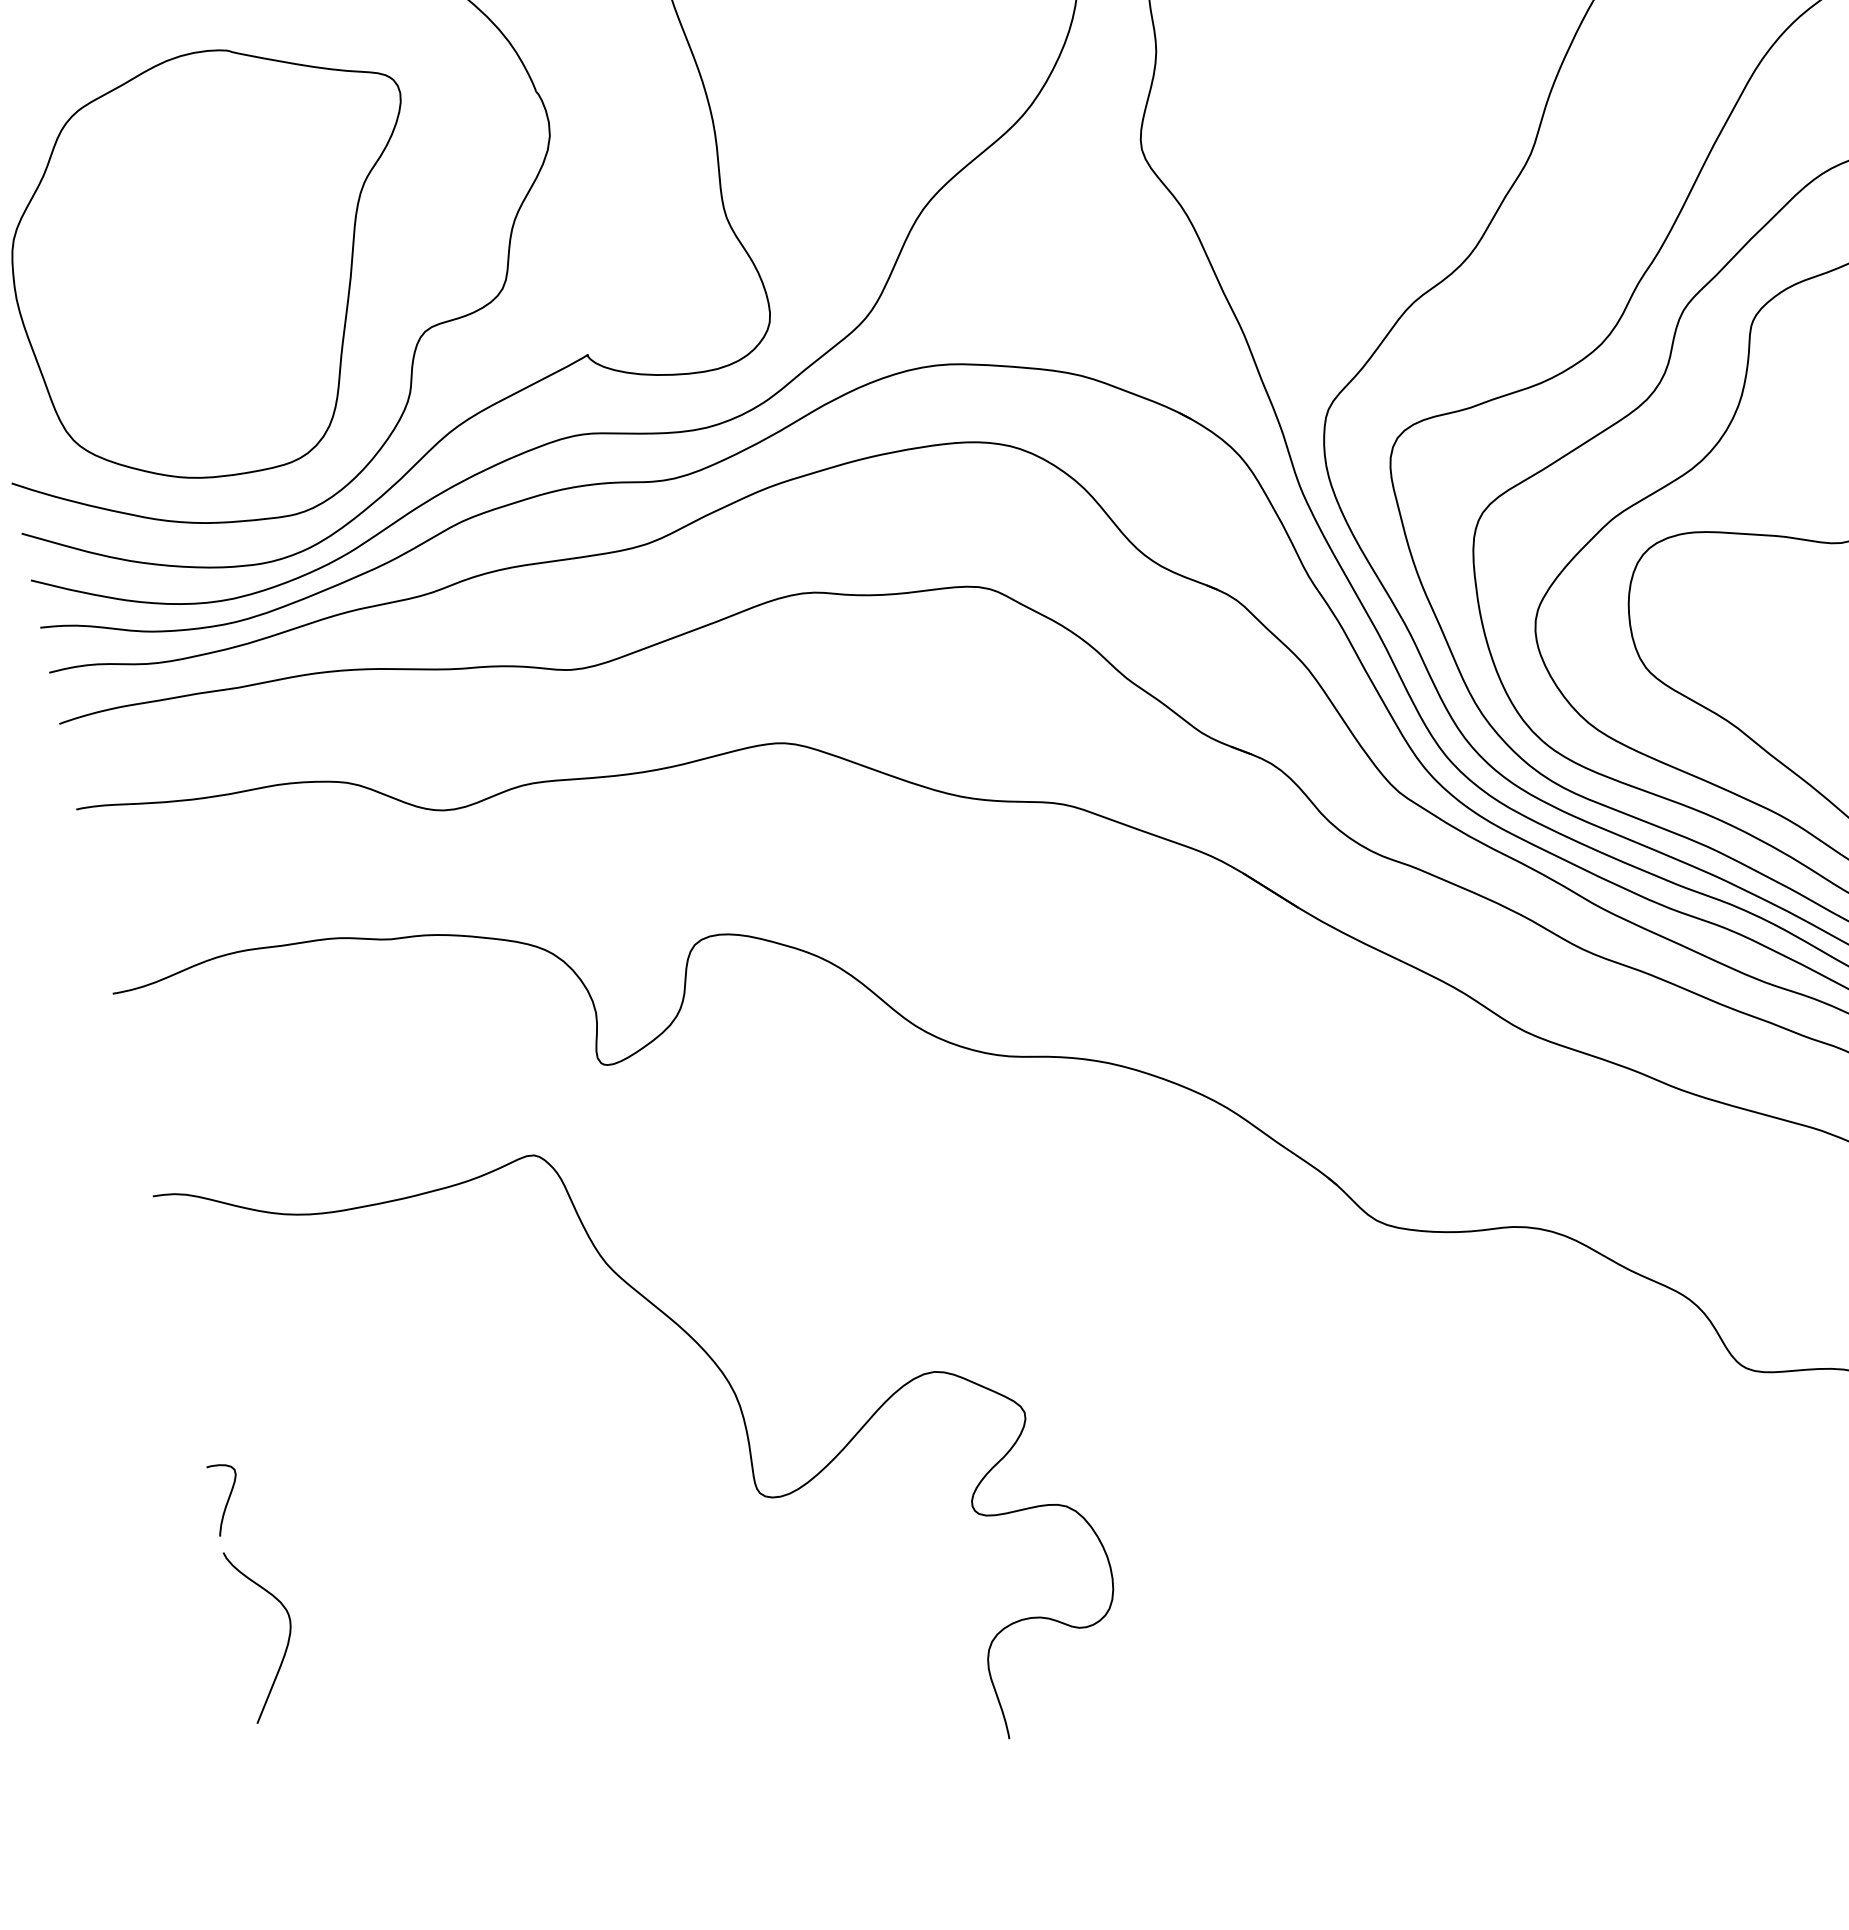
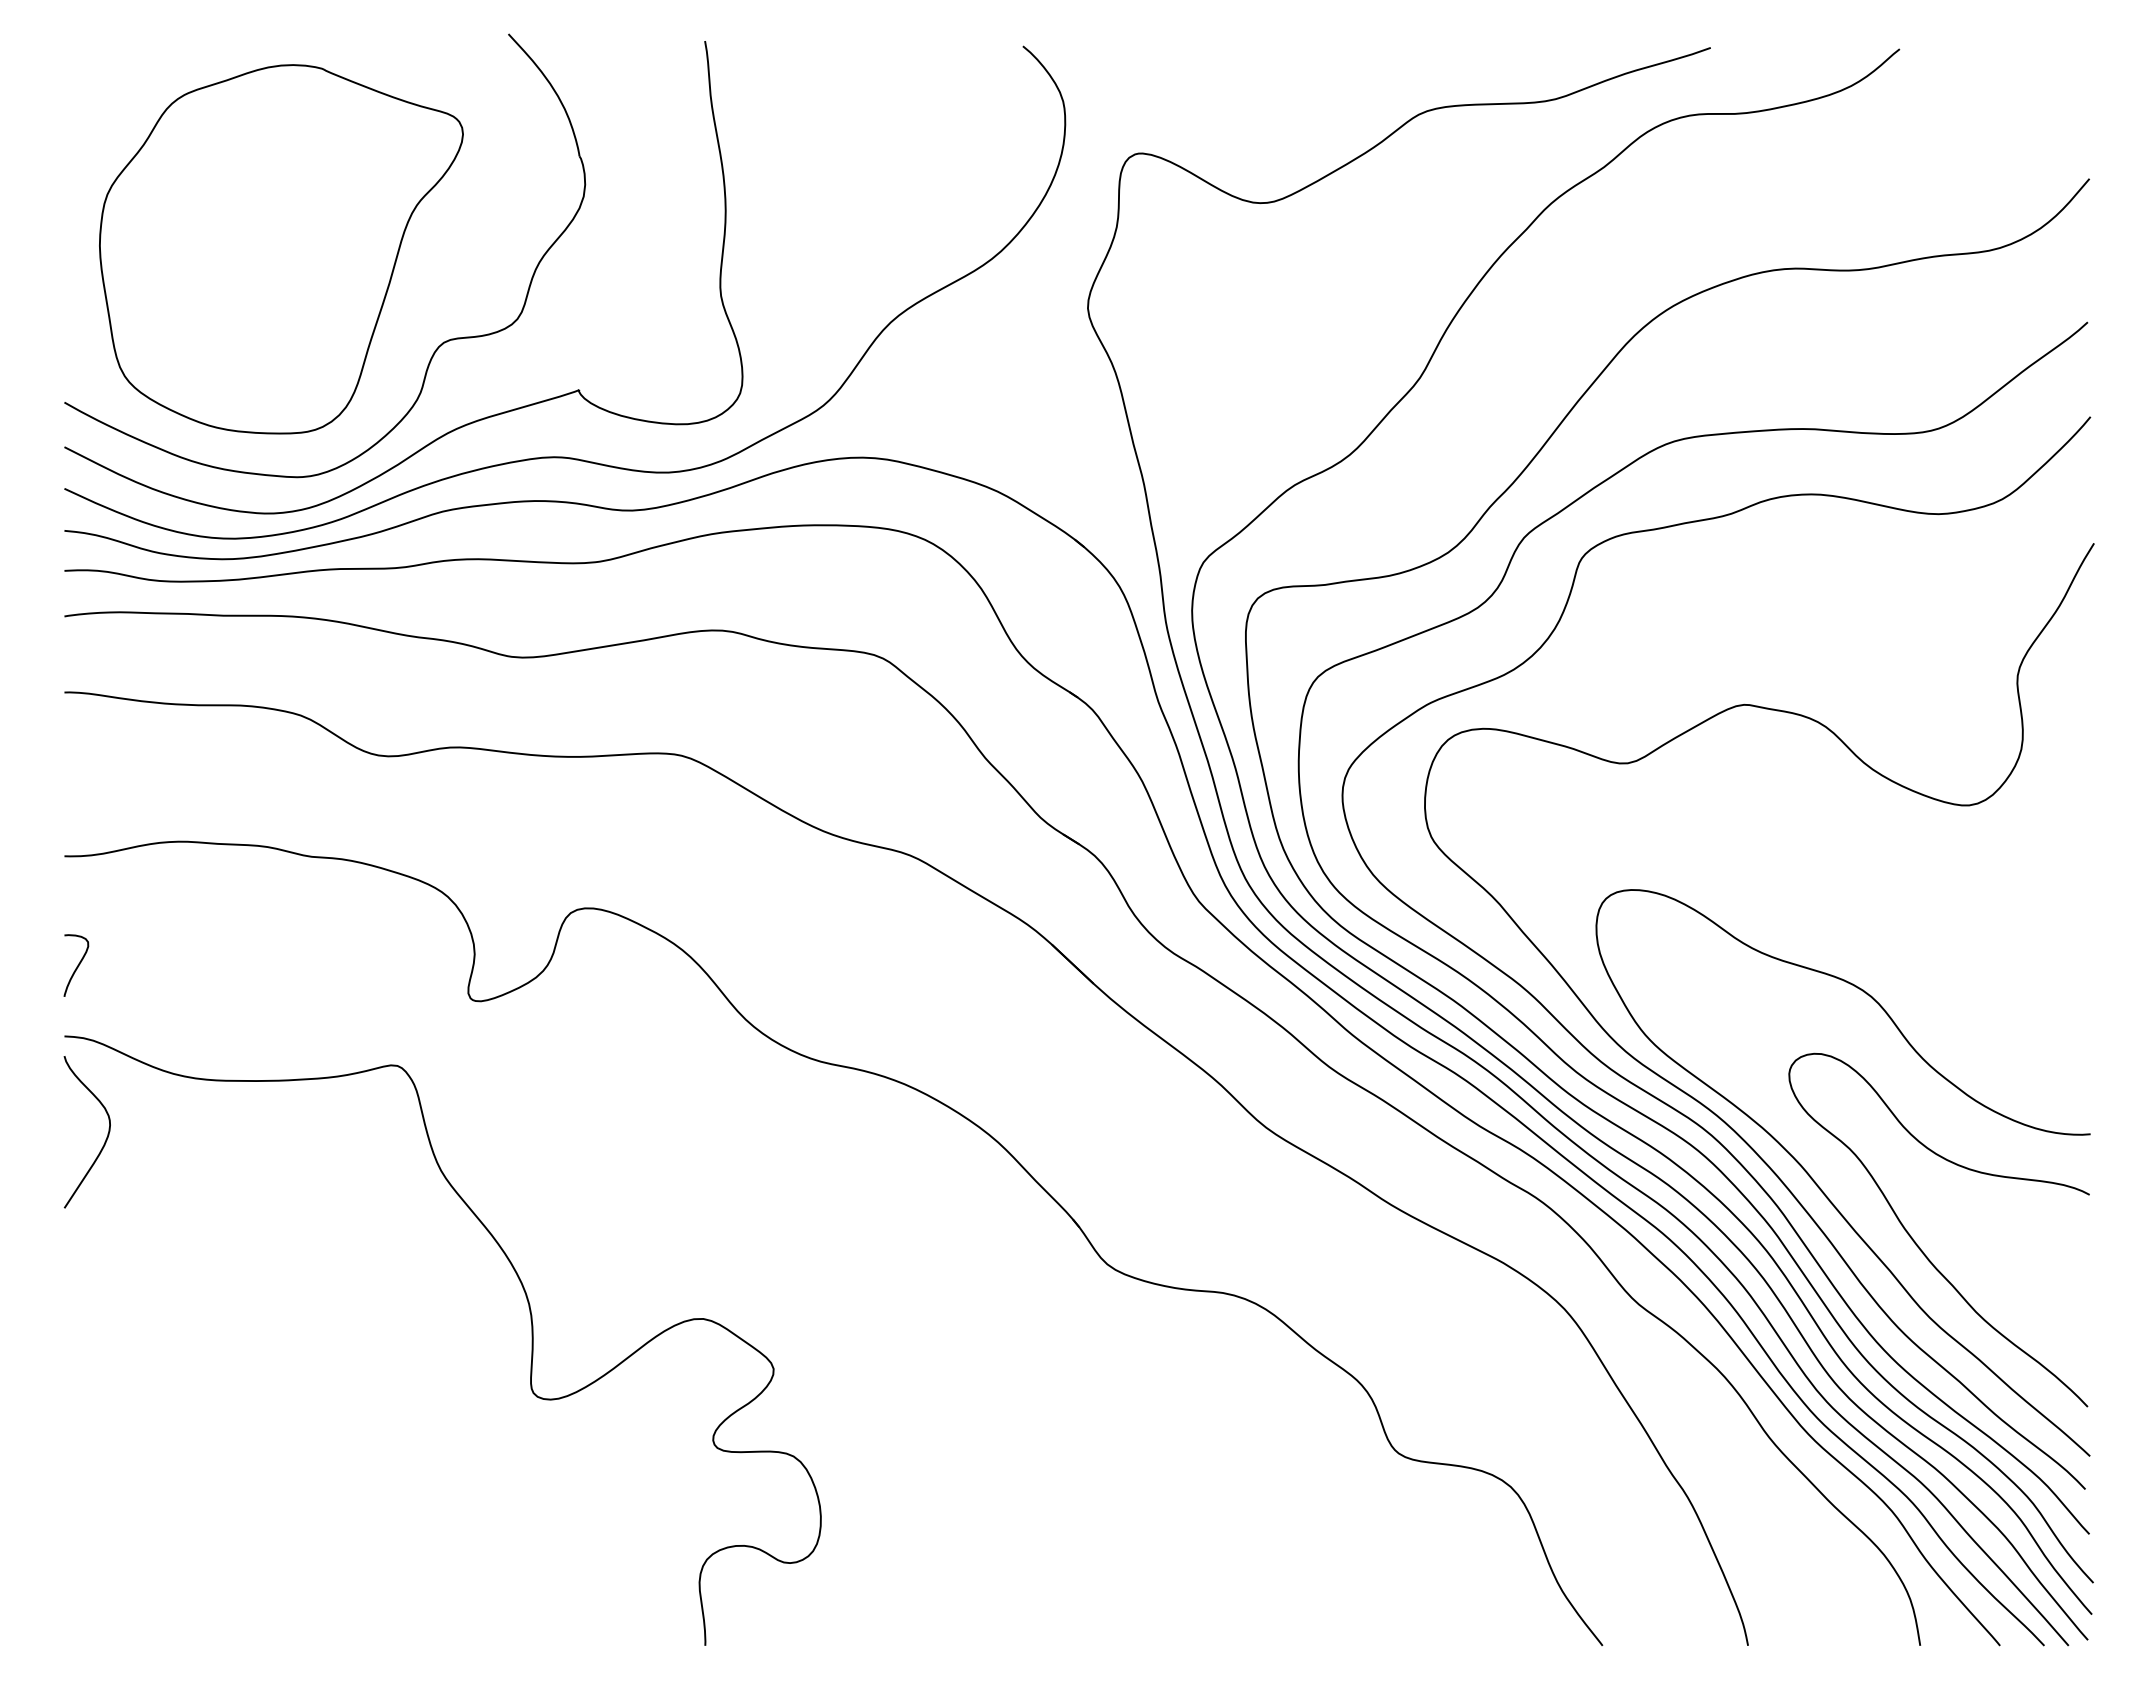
curve: (227, 1498) -> (77, 965), moved
curve: (287, 1639) -> (104, 1141), moved

